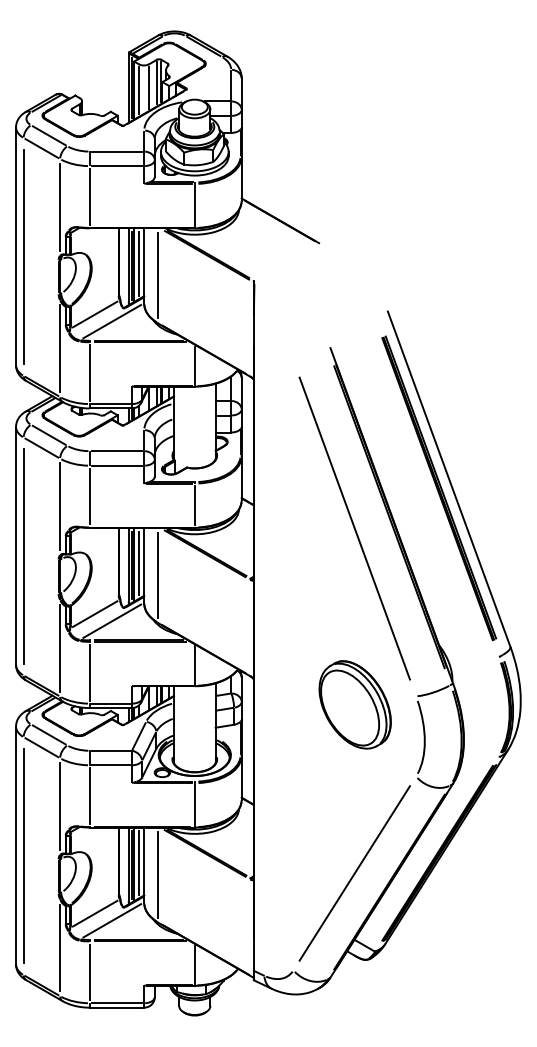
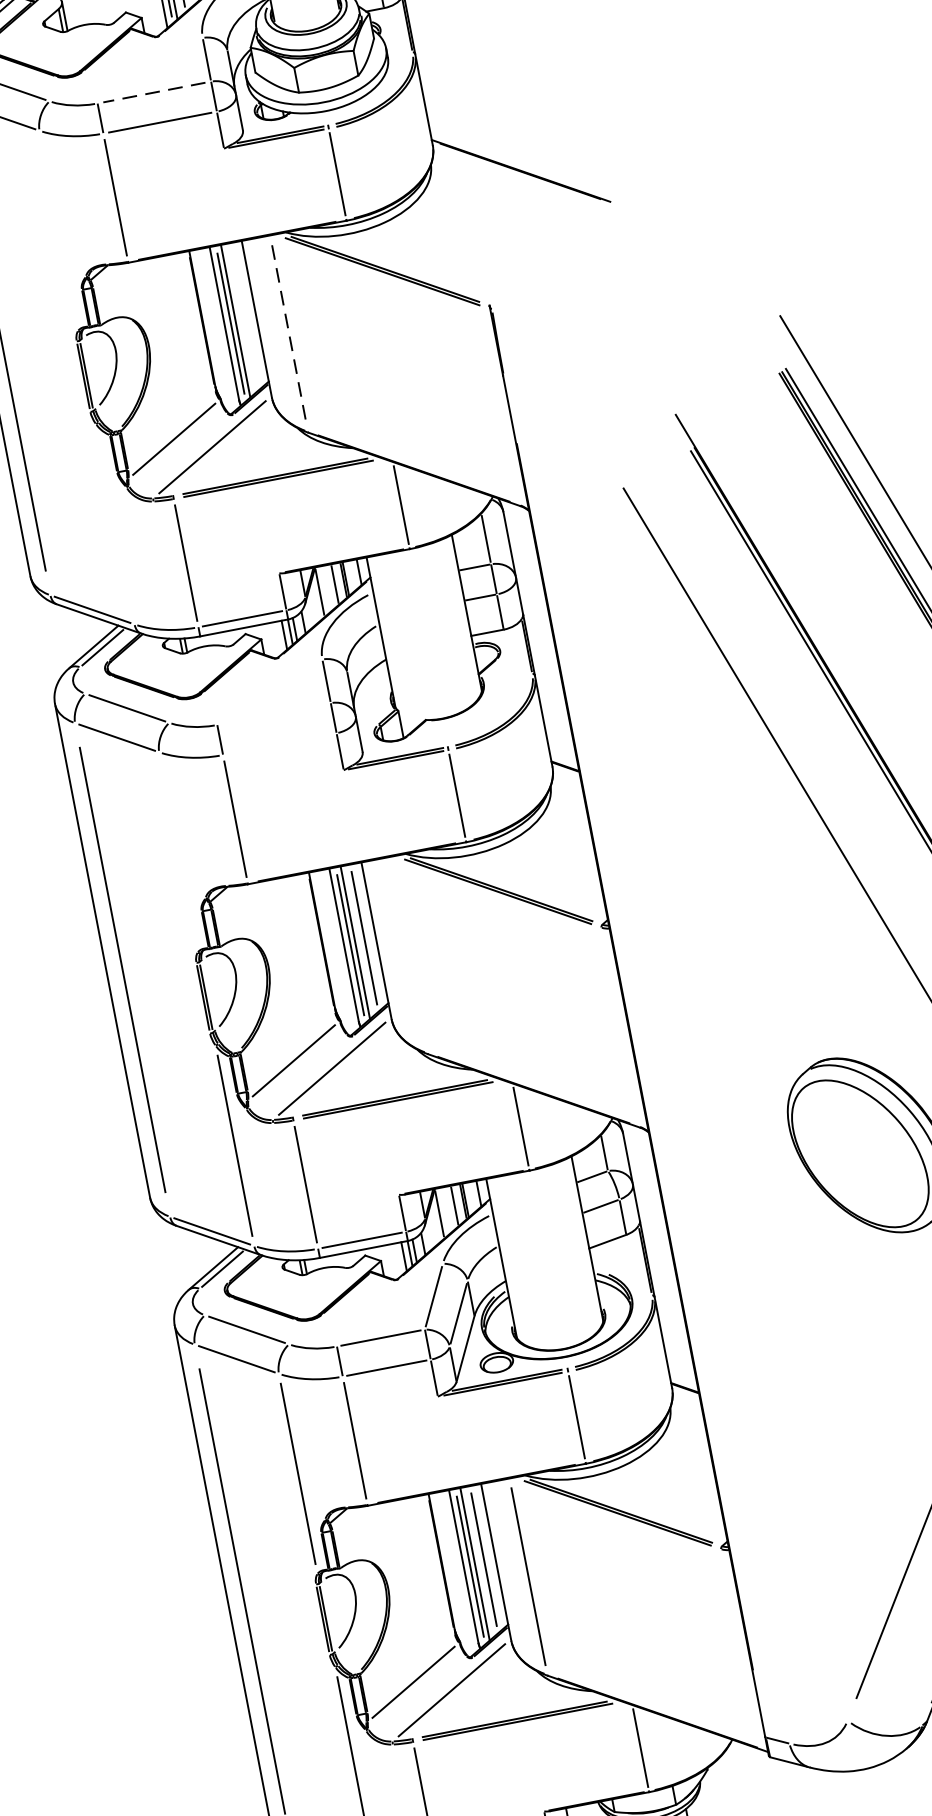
line: (116, 151) -> (153, 92), solid -> dashed
line: (60, 206) -> (59, 229), removed
line: (138, 263) -> (243, 316), removed
line: (158, 275) -> (290, 333), solid -> dashed
line: (60, 348) -> (115, 523), removed
line: (116, 451) -> (273, 714), removed
line: (116, 465) -> (278, 743), removed
line: (60, 506) -> (179, 851), removed
line: (158, 574) -> (409, 953), removed

